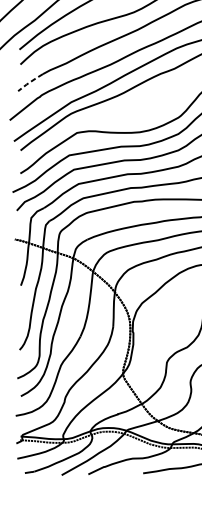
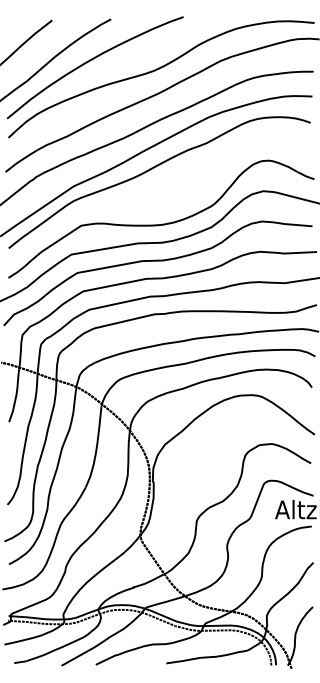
line: (29, 82) -> (20, 160), dashed -> solid

